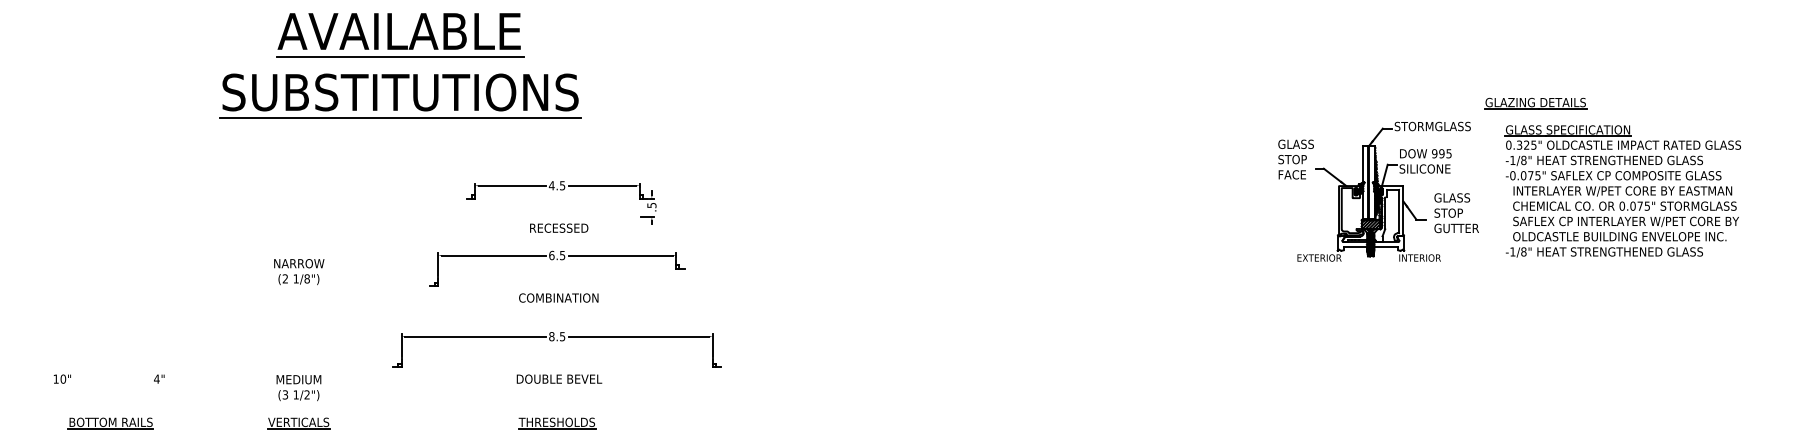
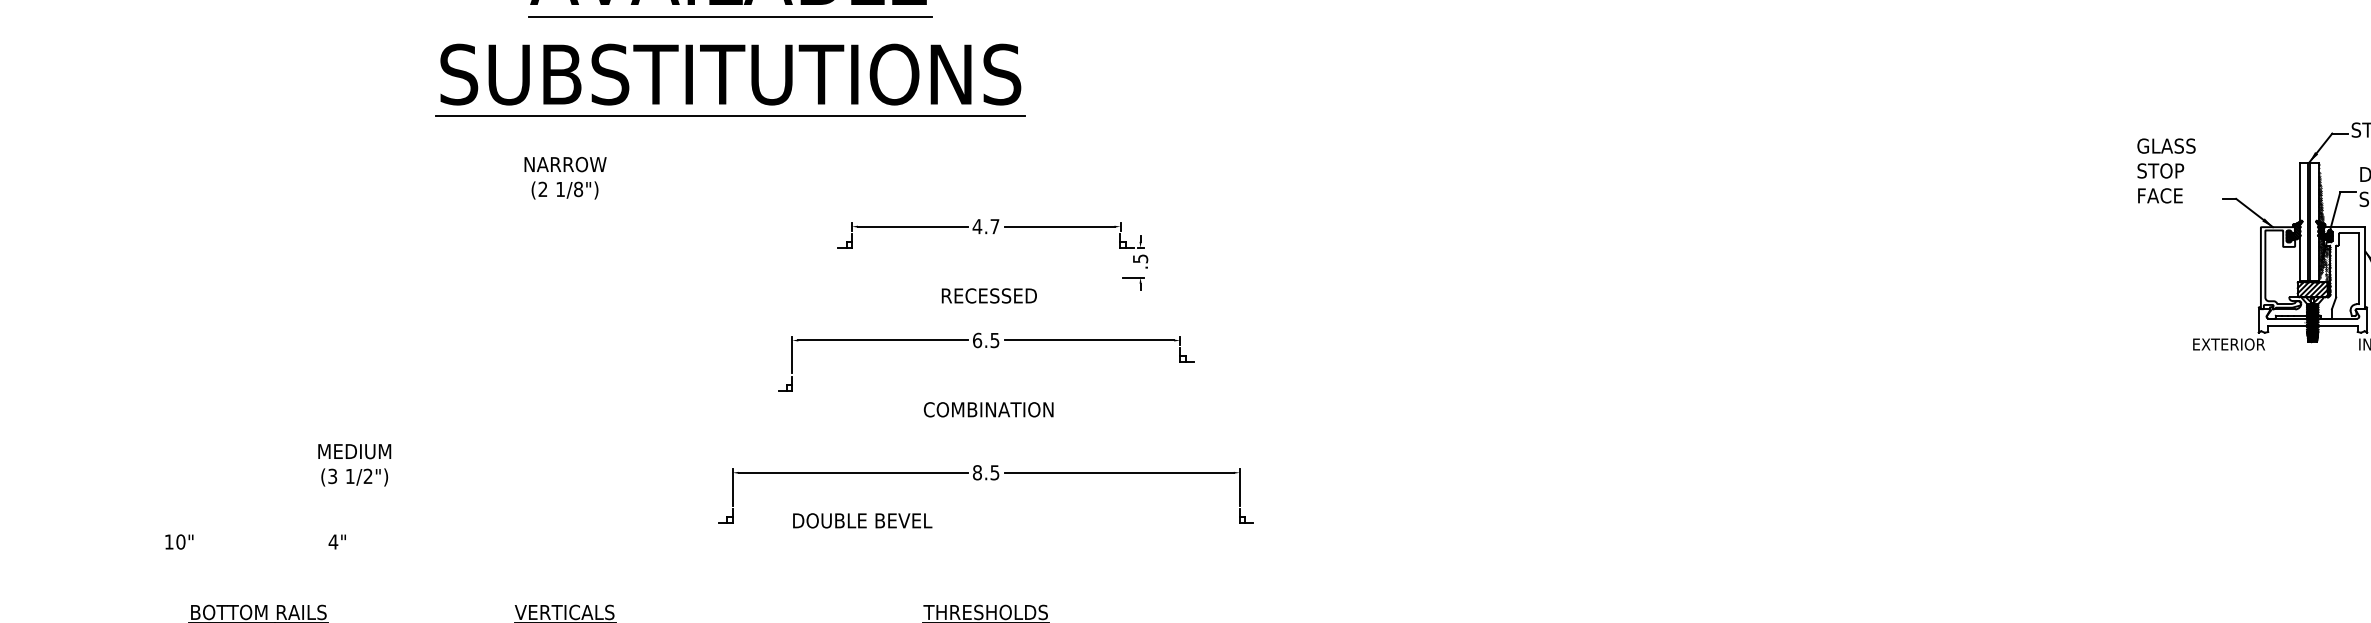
text: (1295, 159) -> (2165, 170), moved
text: (562, 185) -> (994, 226), 4.5 -> 4.7
text: (299, 272) -> (565, 178), moved
text: (559, 378) -> (862, 519), moved
text: (298, 388) -> (353, 465), moved

